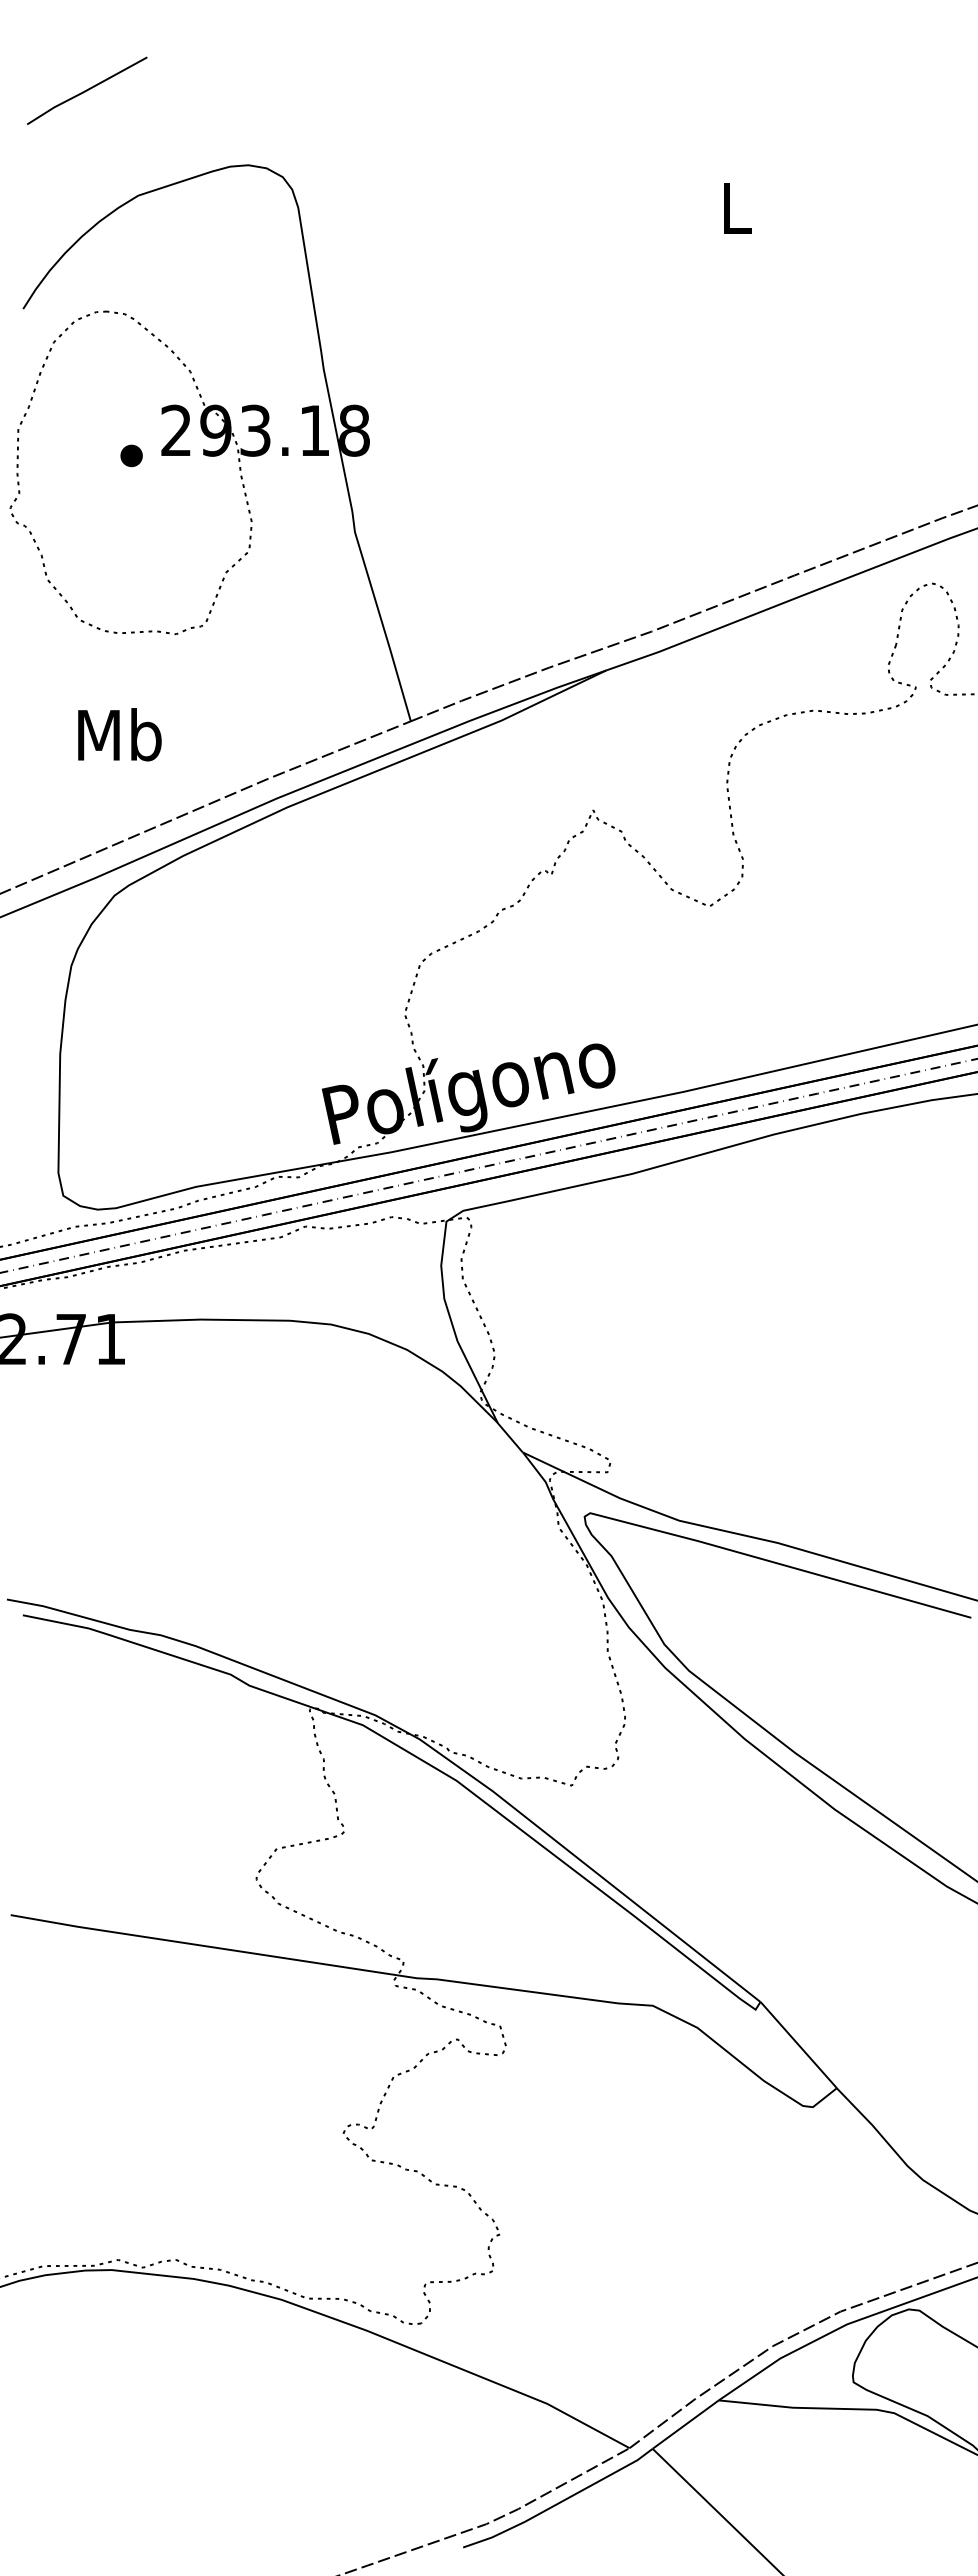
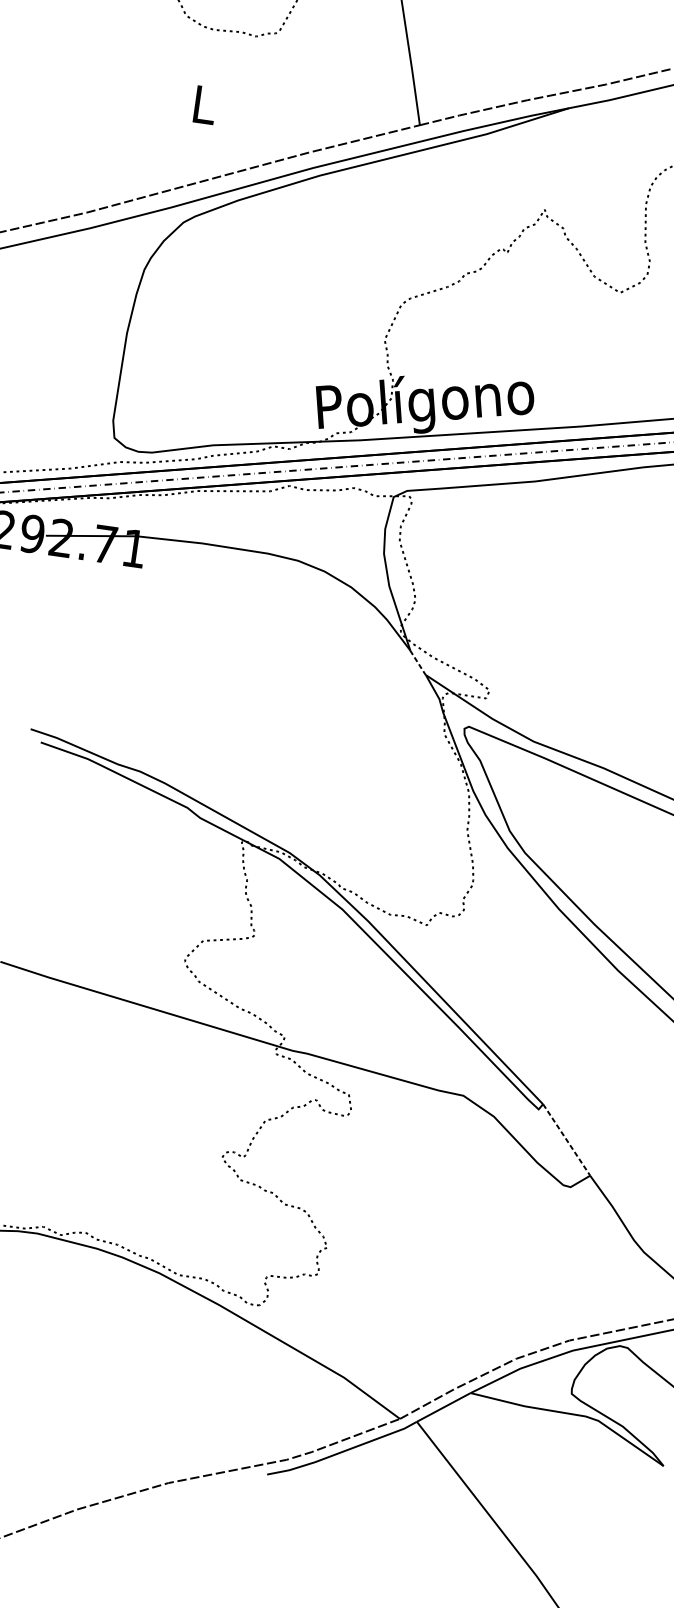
text: (119, 734) -> (204, 104), Mb -> L
line: (510, 1437) -> (418, 662), solid -> dashed
line: (798, 2045) -> (566, 1140), solid -> dashed

